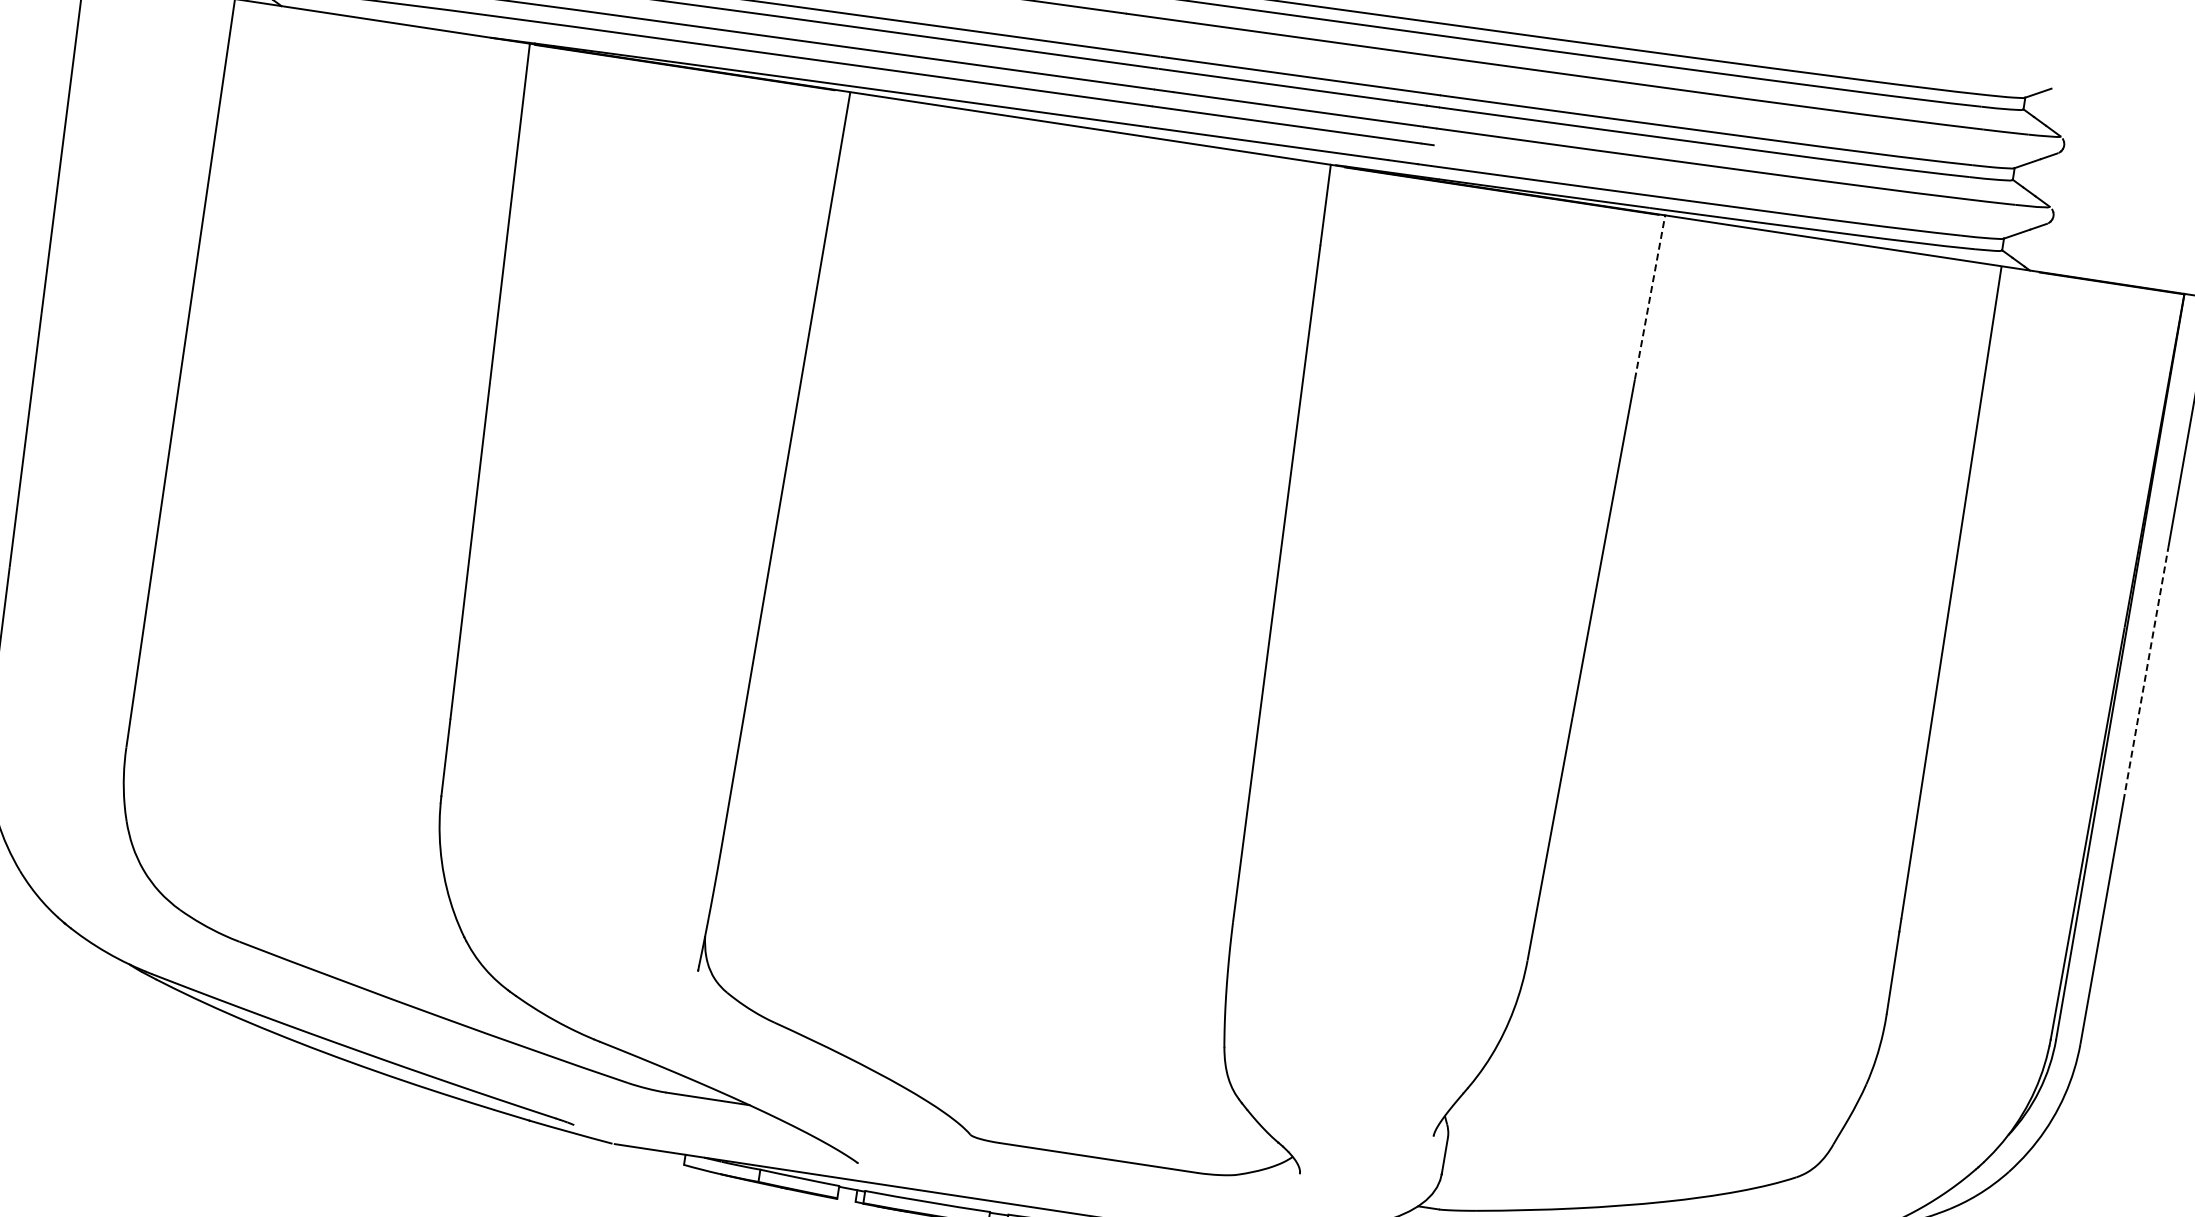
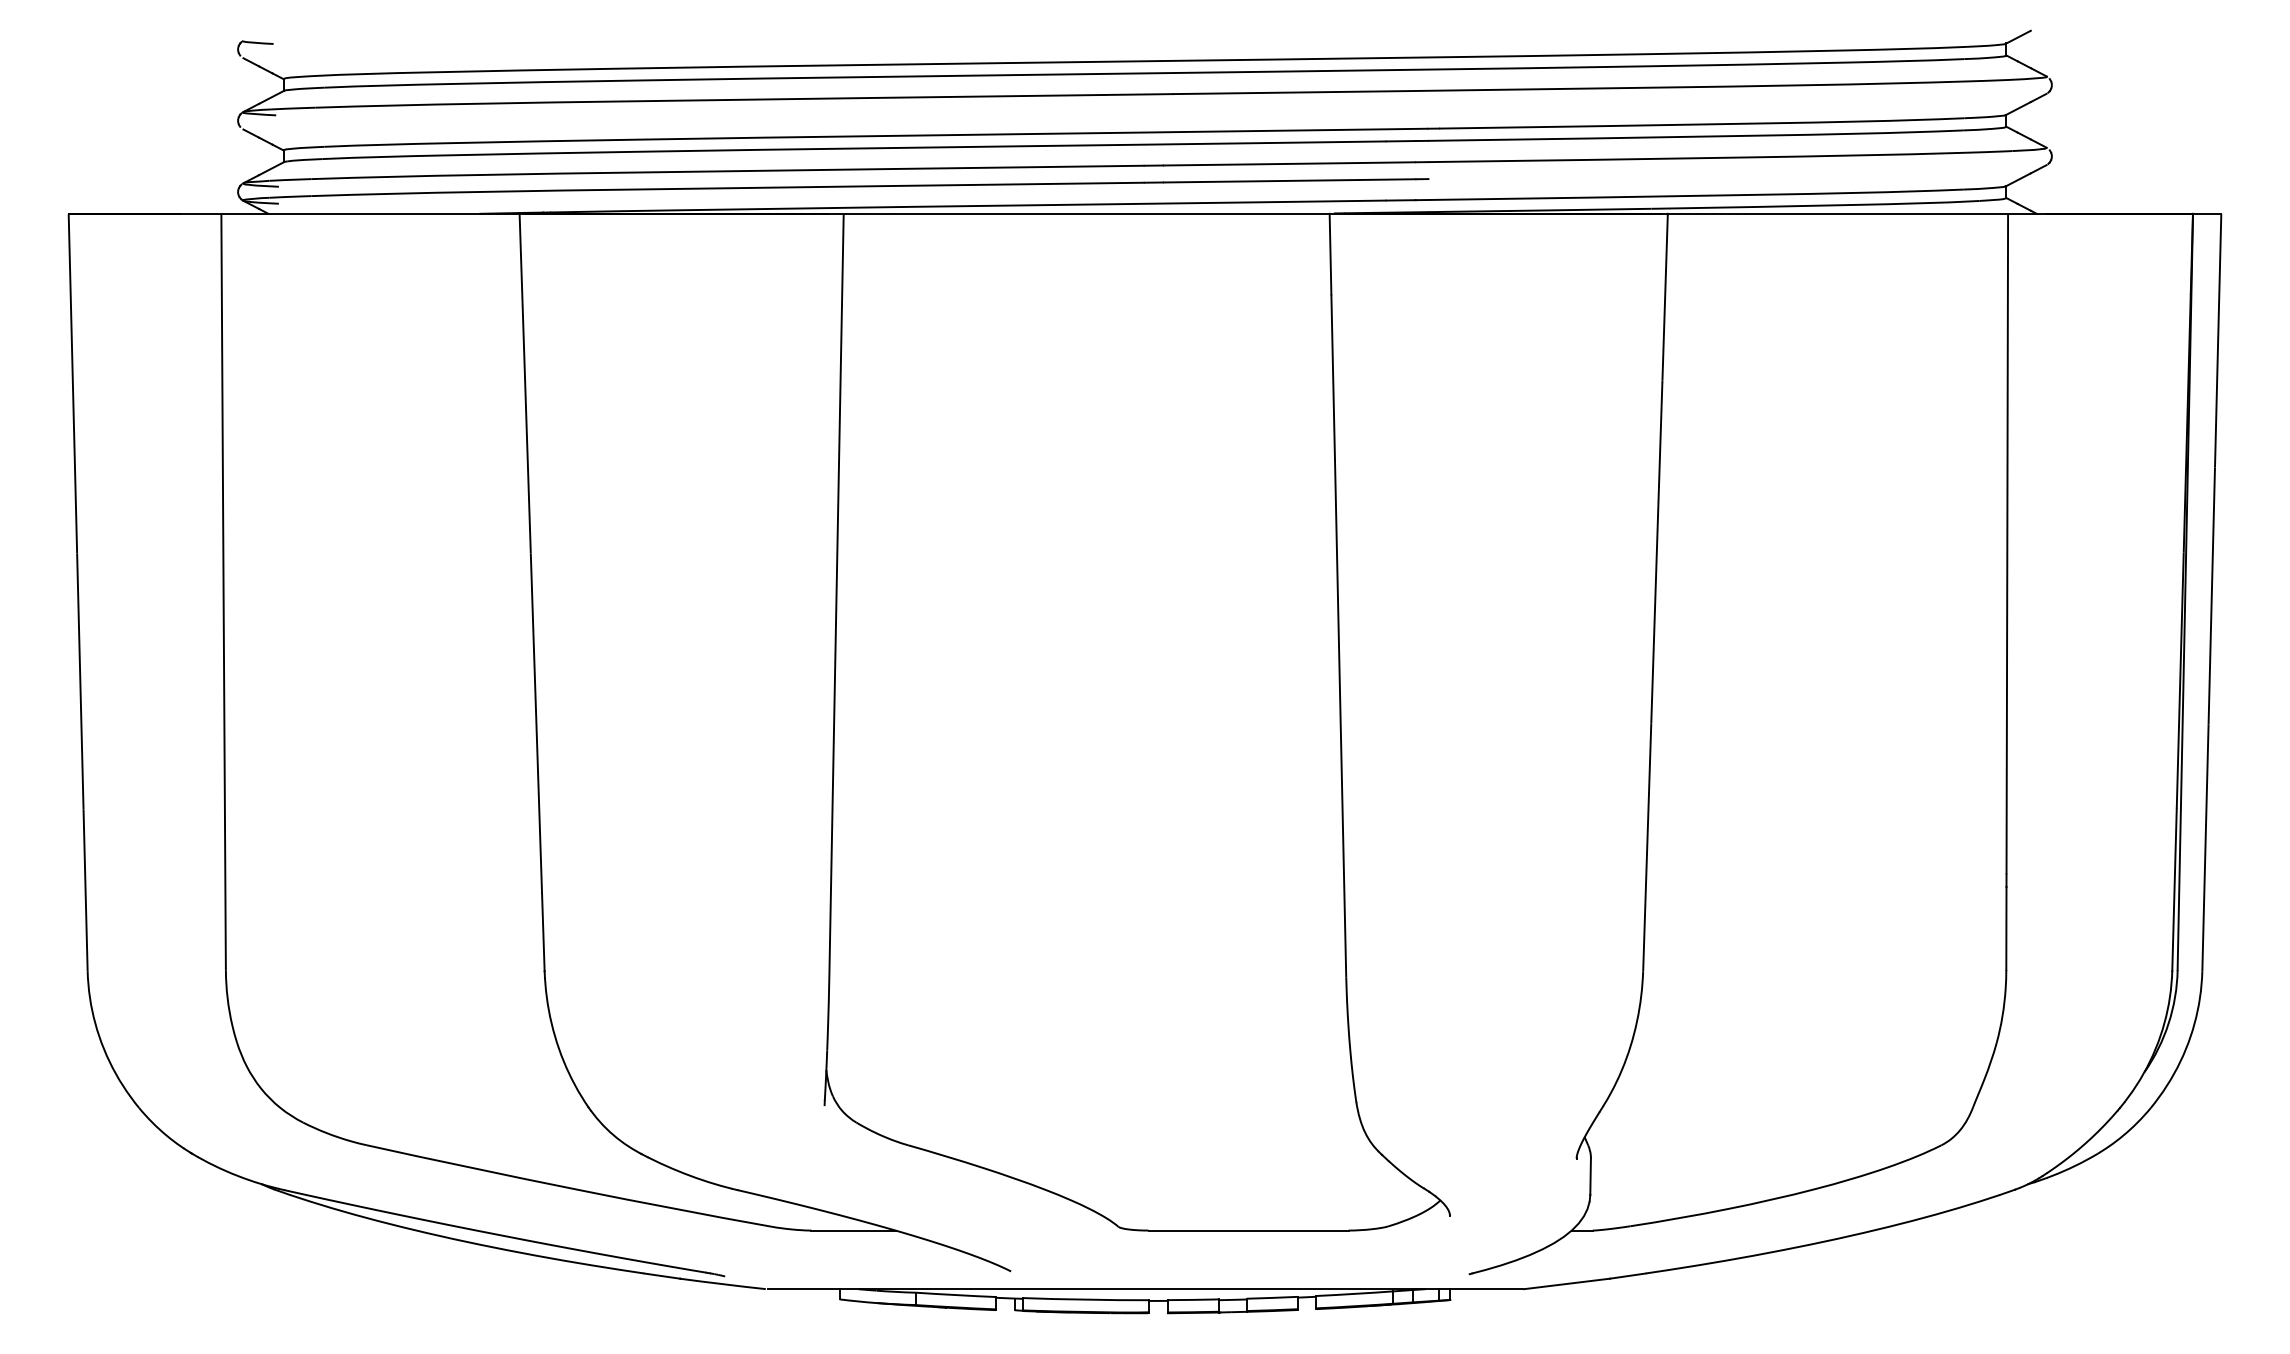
line: (1650, 297) -> (1665, 297), dashed -> solid
line: (2145, 675) -> (2211, 596), dashed -> solid

